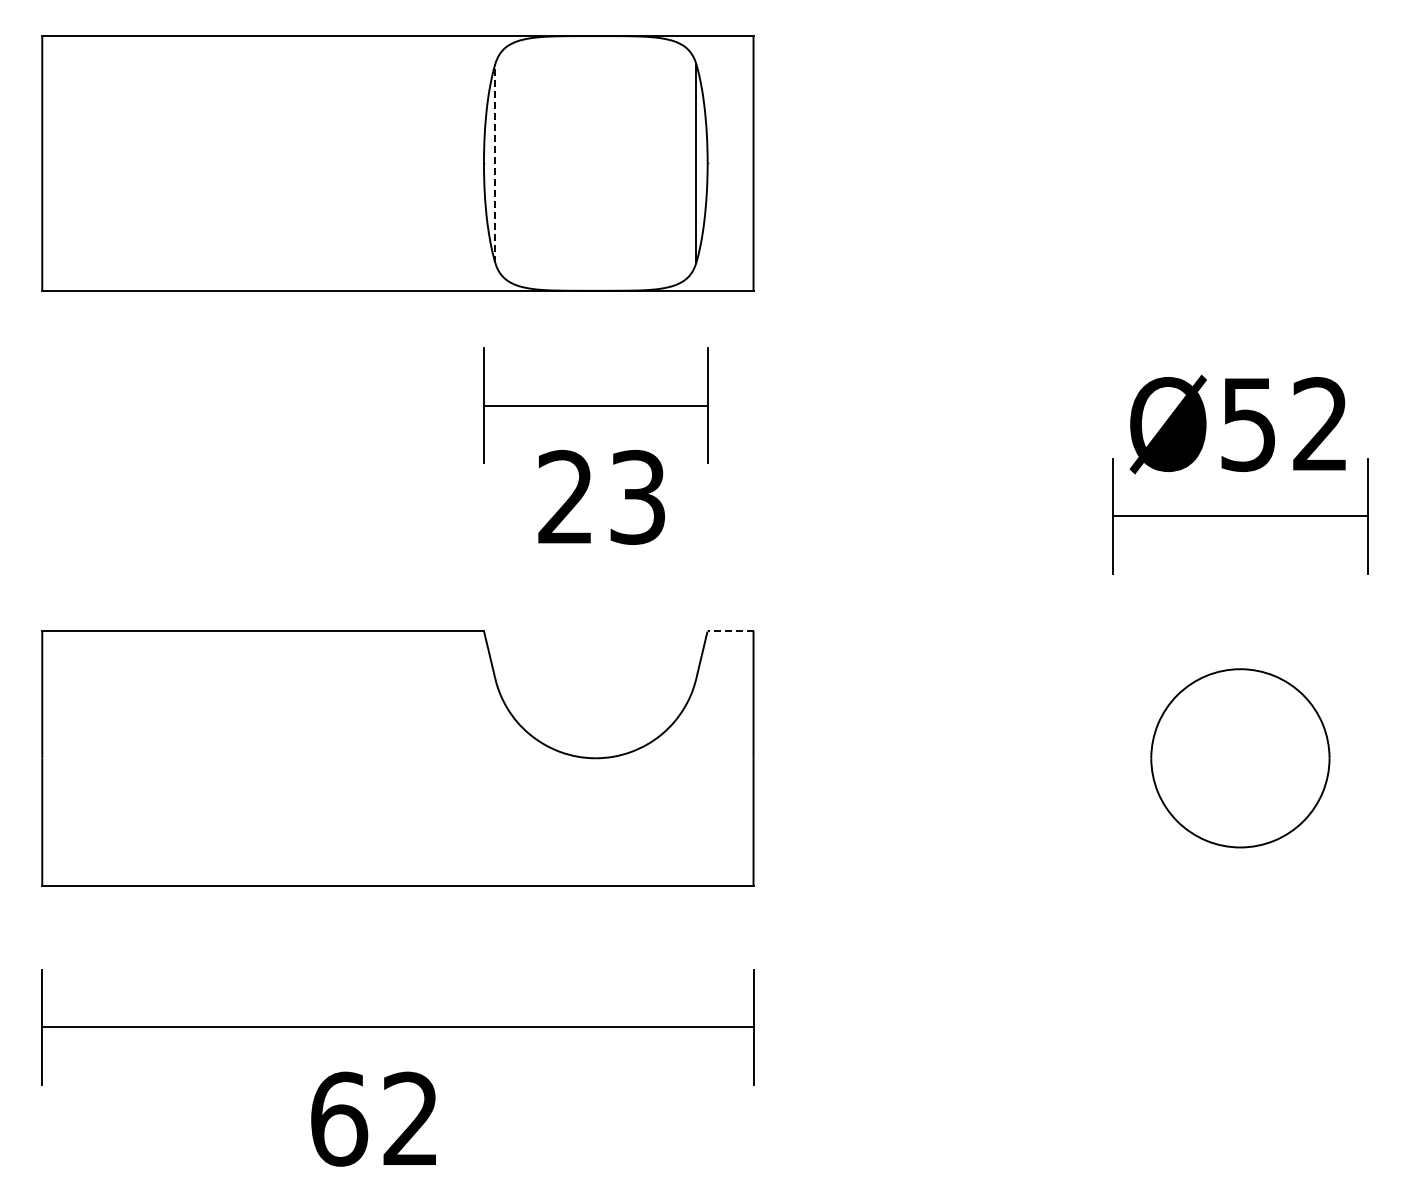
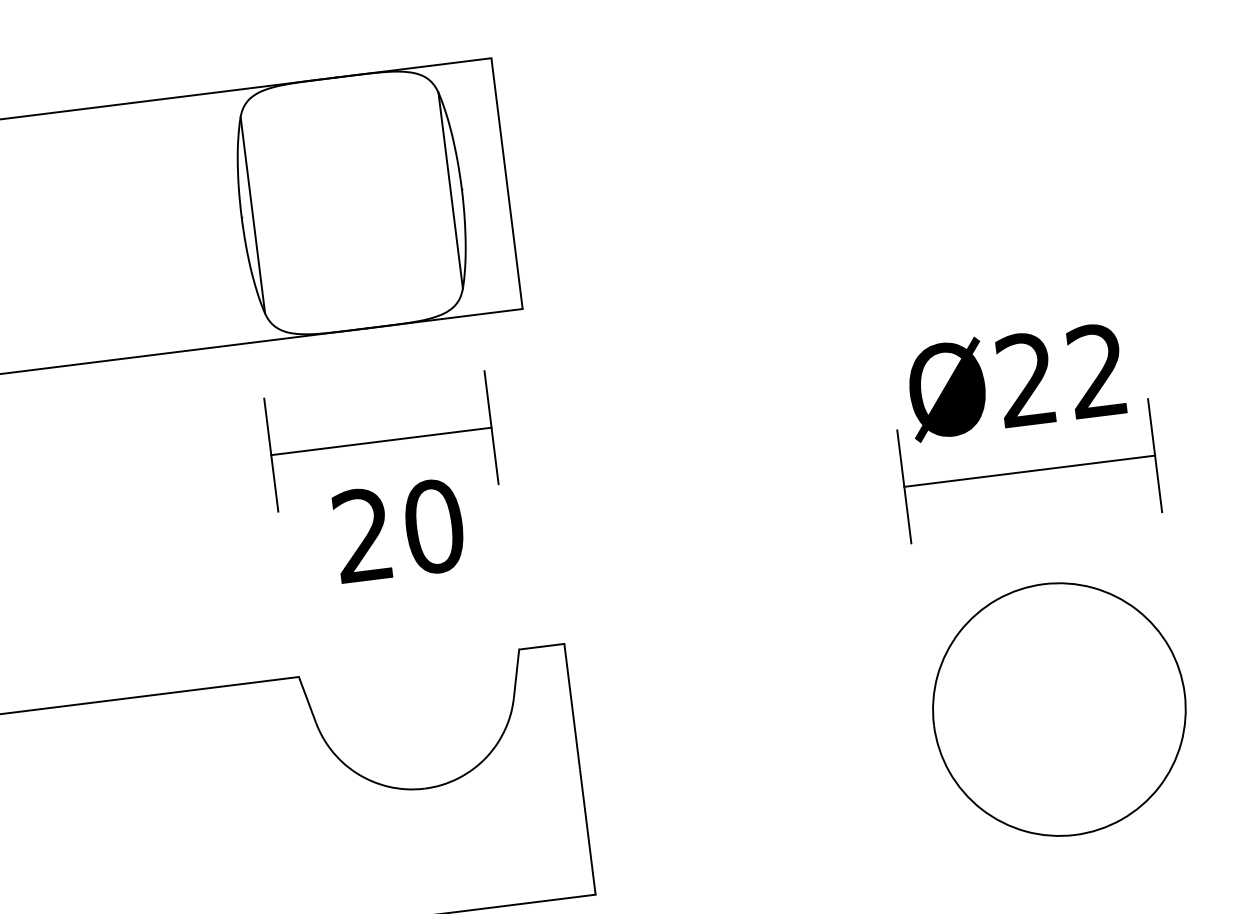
line: (495, 163) -> (252, 215), dashed -> solid
text: (1248, 424) -> (1026, 379), Ø52 -> Ø22
text: (637, 496) -> (433, 525), 23 -> 20
line: (730, 630) -> (541, 646), dashed -> solid
part: (1240, 758) -> (1059, 709), size x1.43

